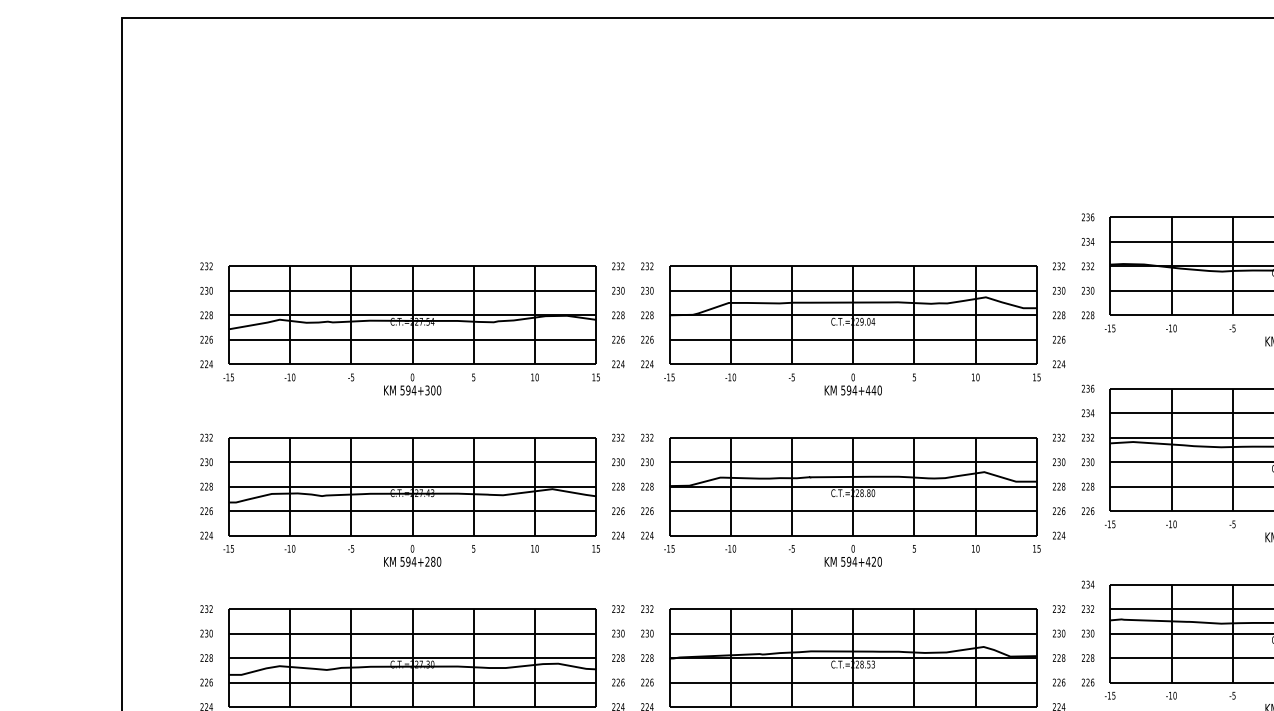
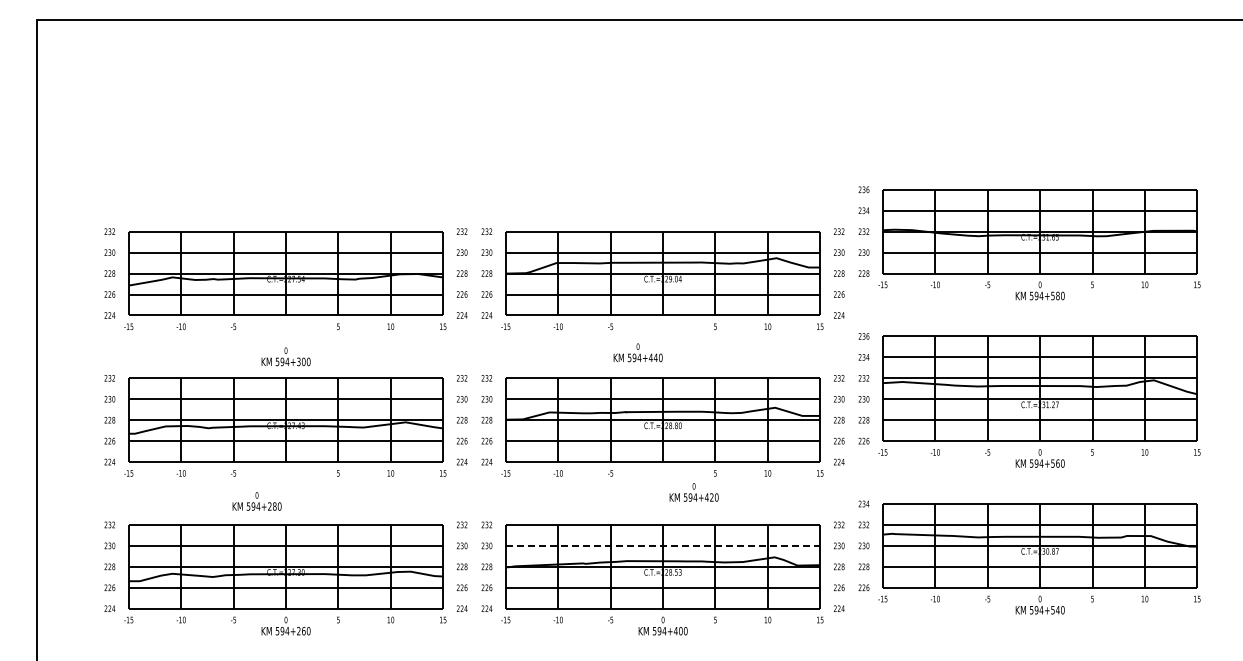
text: (411, 384) -> (285, 356), moved
text: (852, 384) -> (637, 352), moved
text: (411, 555) -> (256, 501), moved
text: (852, 555) -> (693, 492), moved
line: (853, 633) -> (663, 545), solid -> dashed

